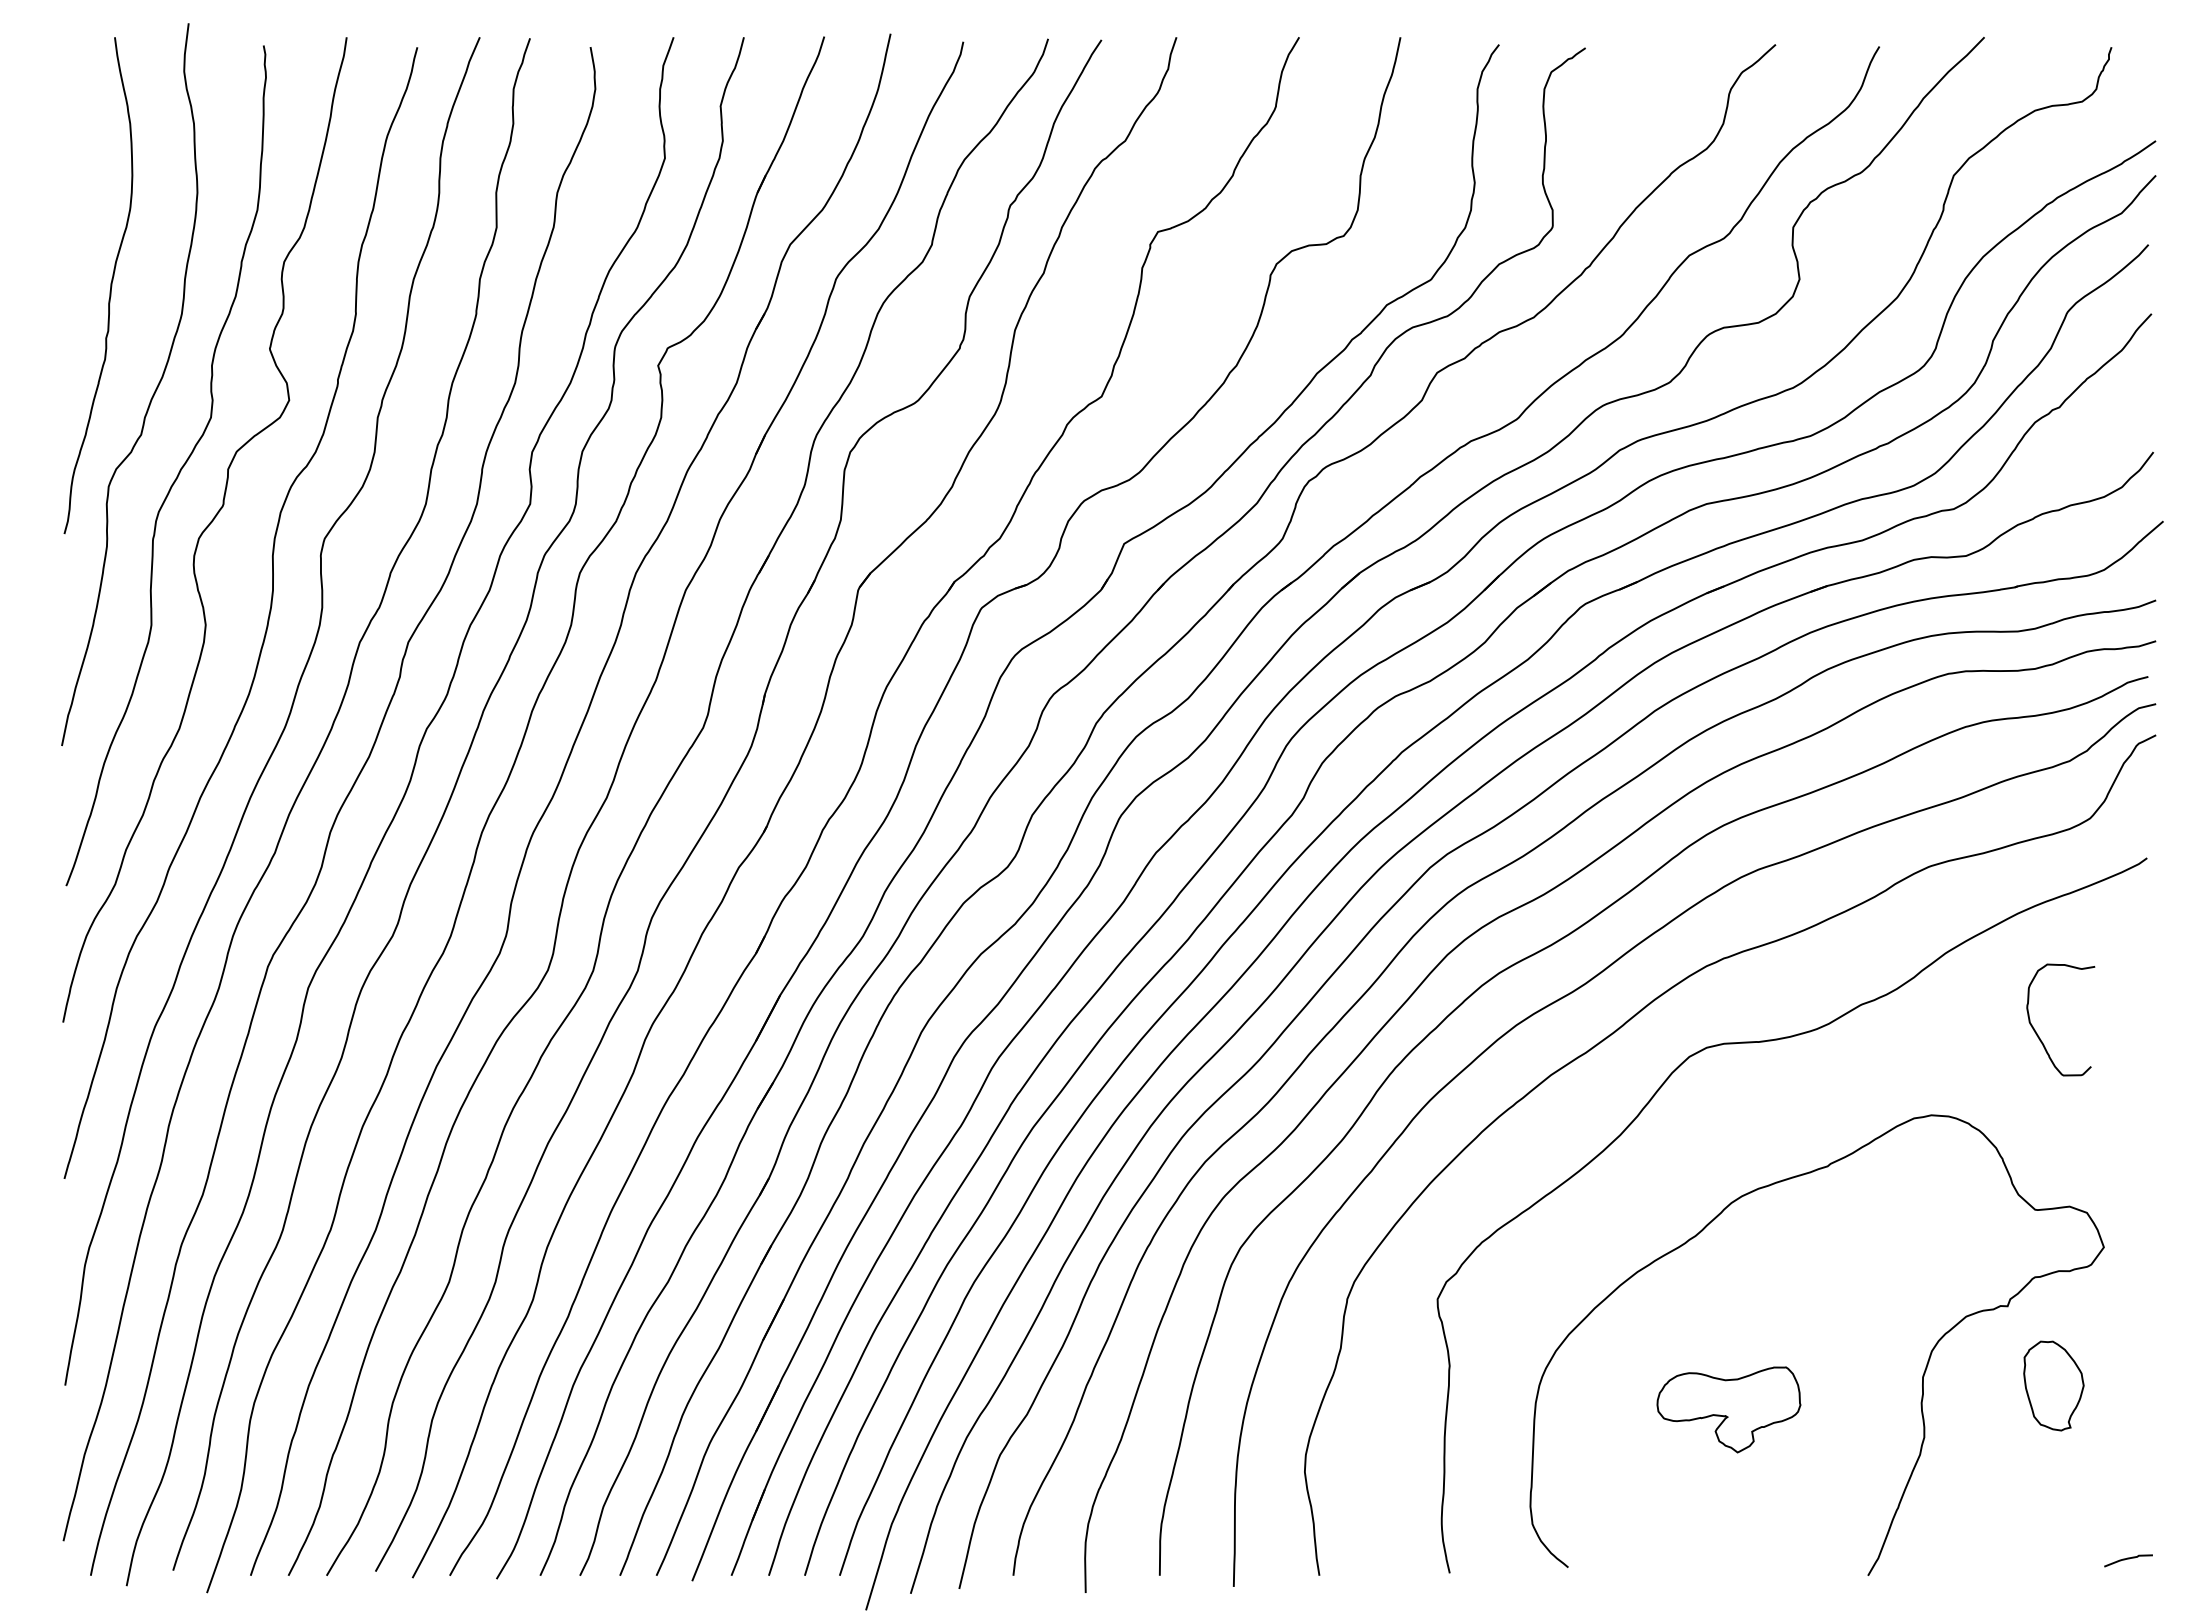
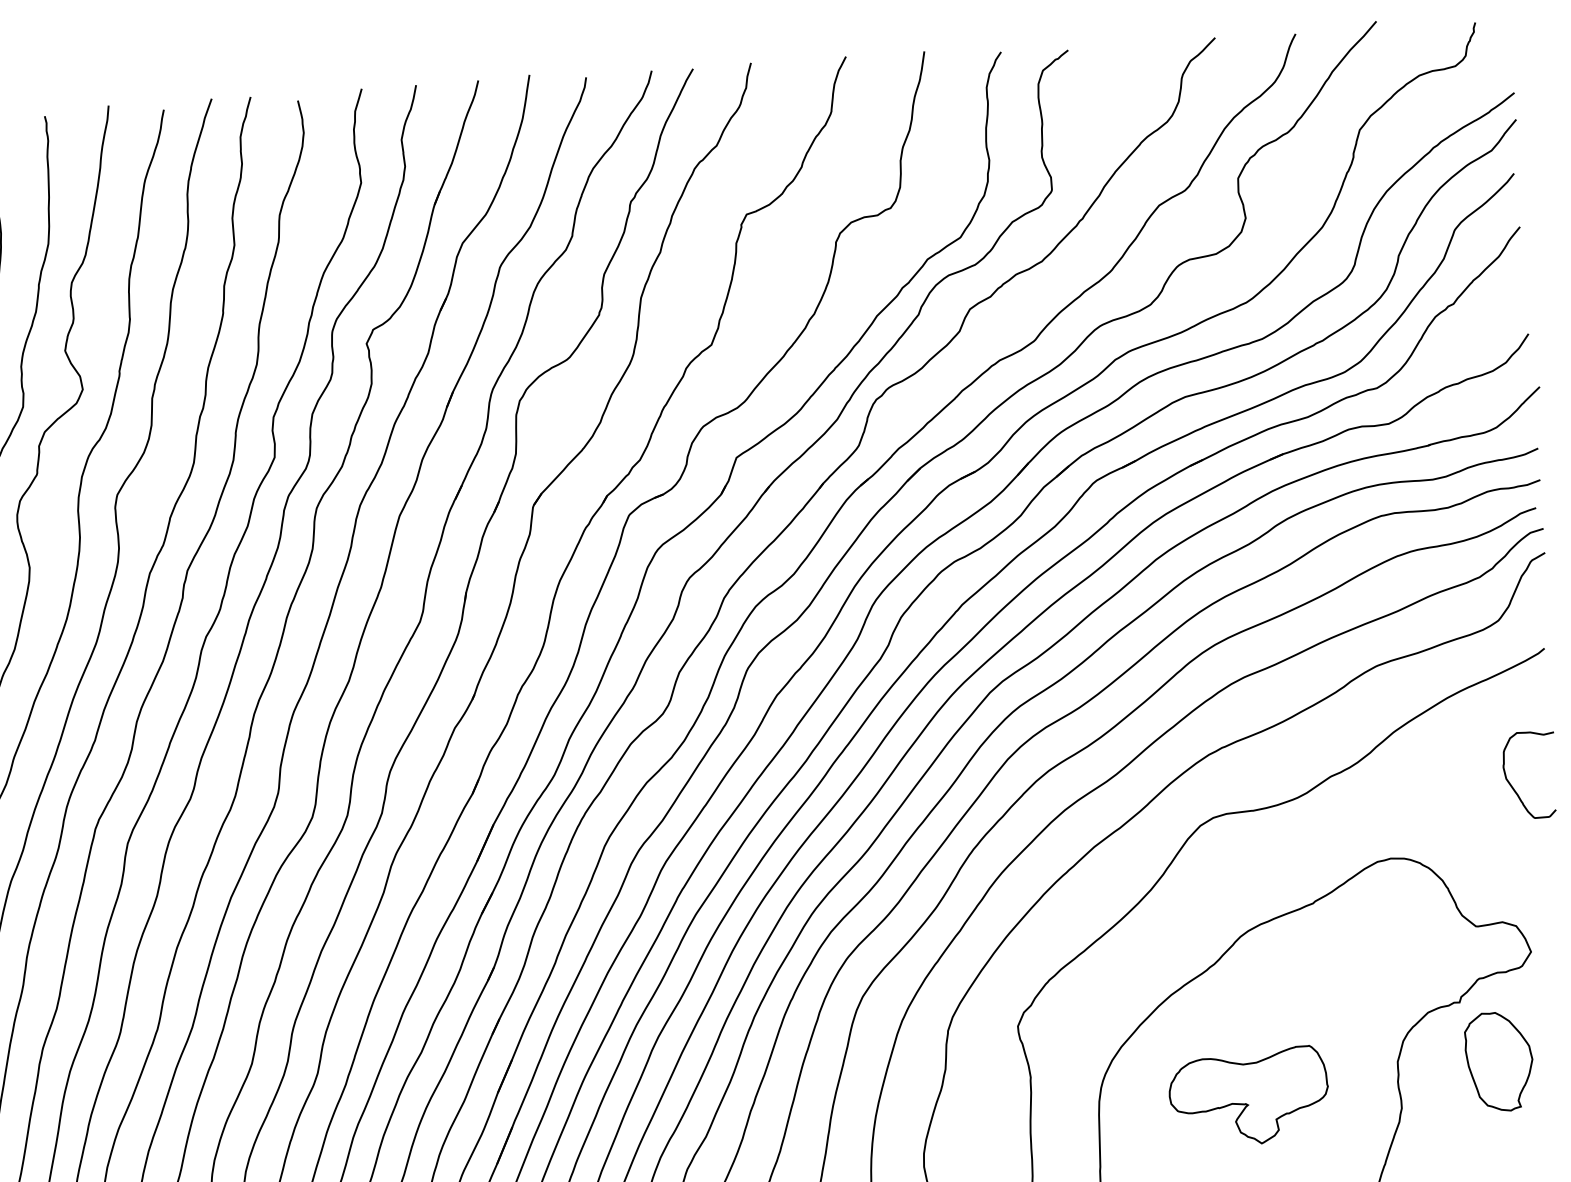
curve: (2038, 1034) -> (1513, 787), moved
part: (2053, 1385) -> (1499, 1061), size x1.43
part: (1728, 1409) -> (1248, 1096), size x1.43

